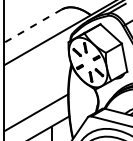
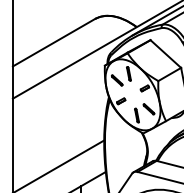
line: (32, 26) -> (53, 43), dashed -> solid

